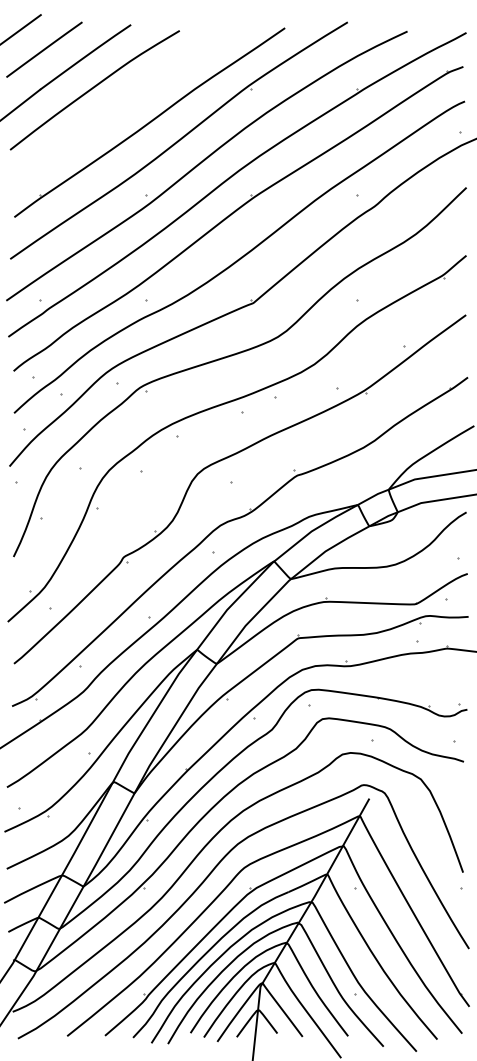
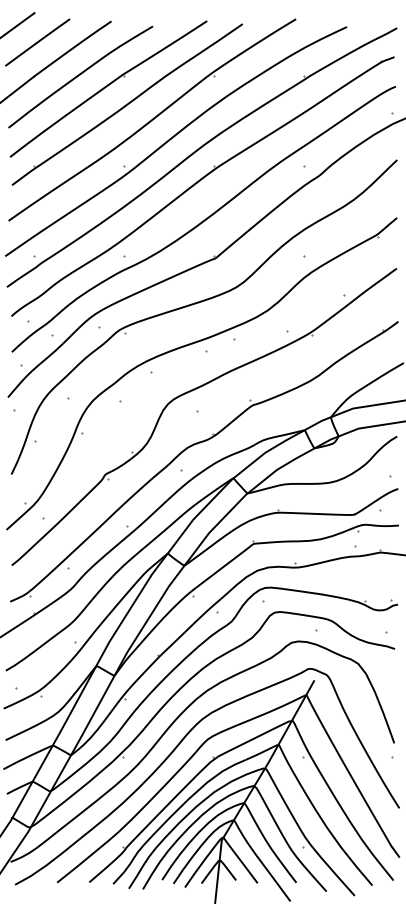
part: (127, 104) -> (108, 89), added

